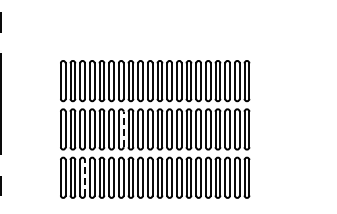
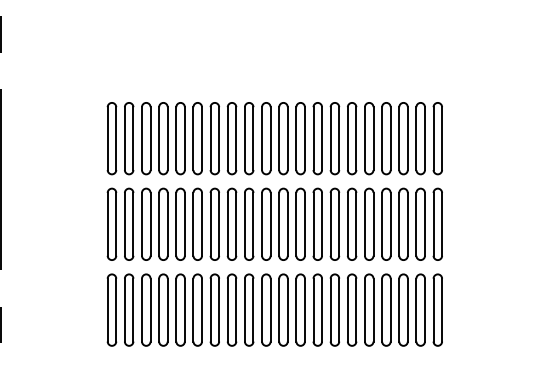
line: (123, 129) -> (218, 224), dashed -> solid
line: (85, 177) -> (151, 309), dashed -> solid

